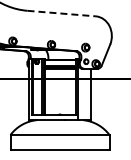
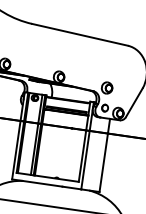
line: (62, 13) -> (81, 34), dashed -> solid

